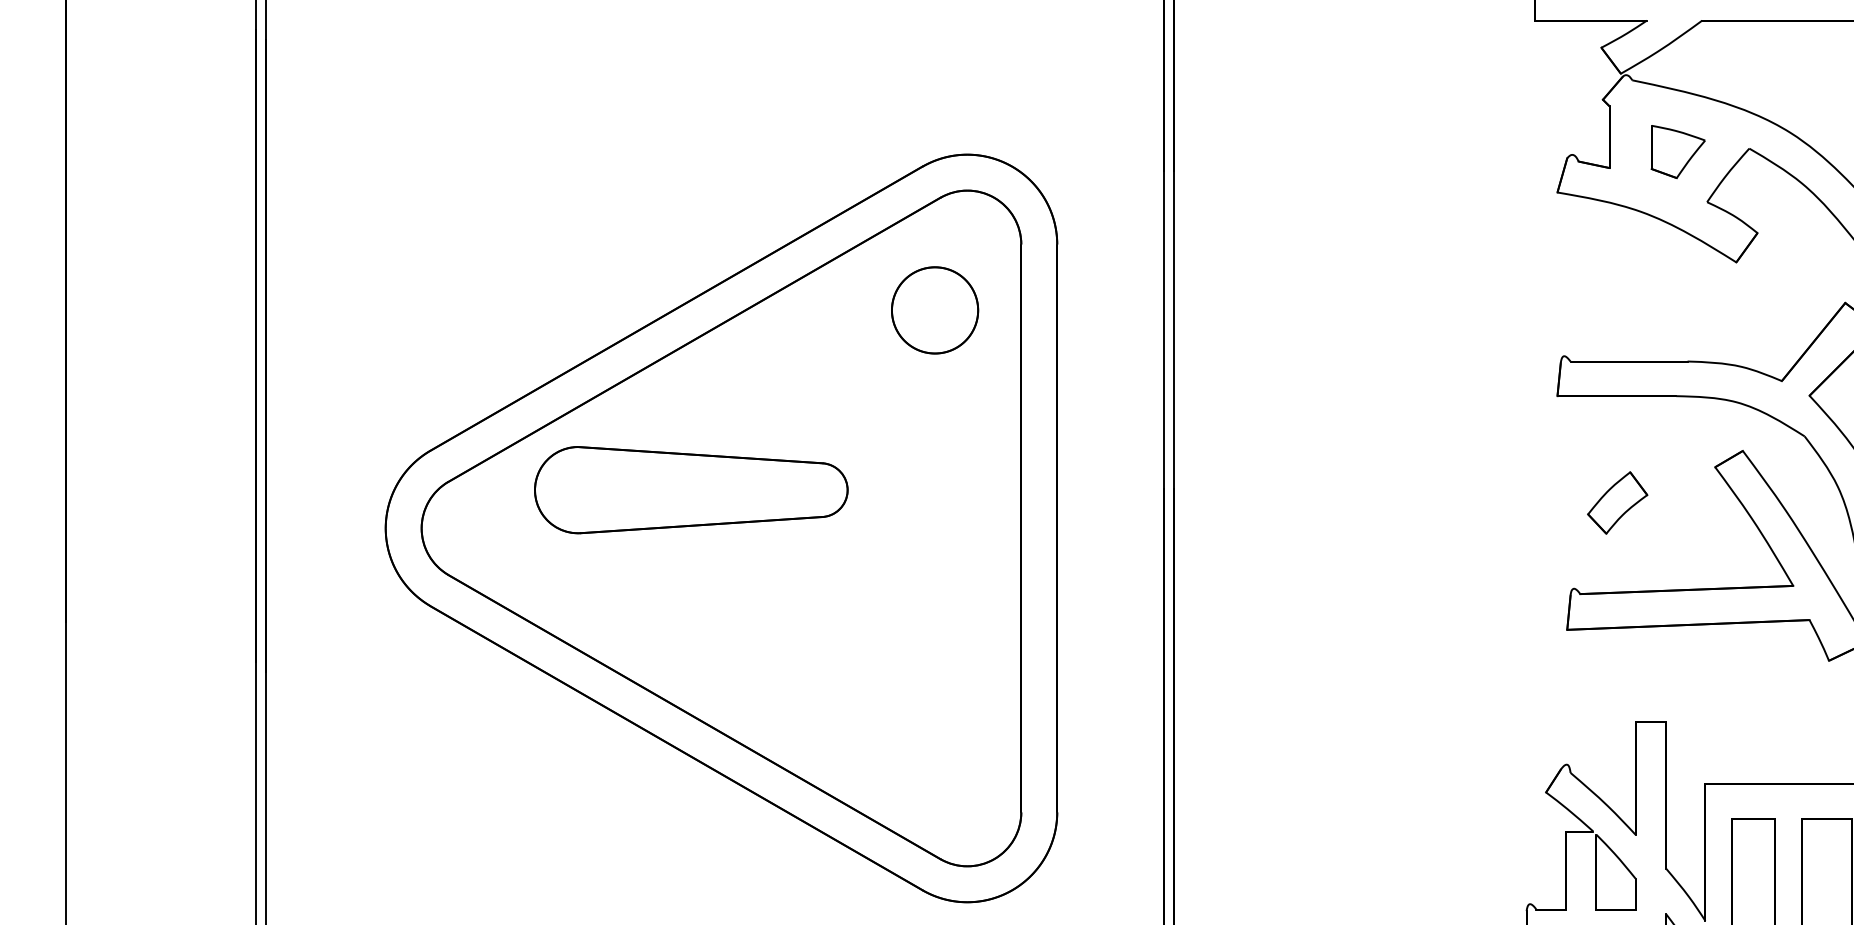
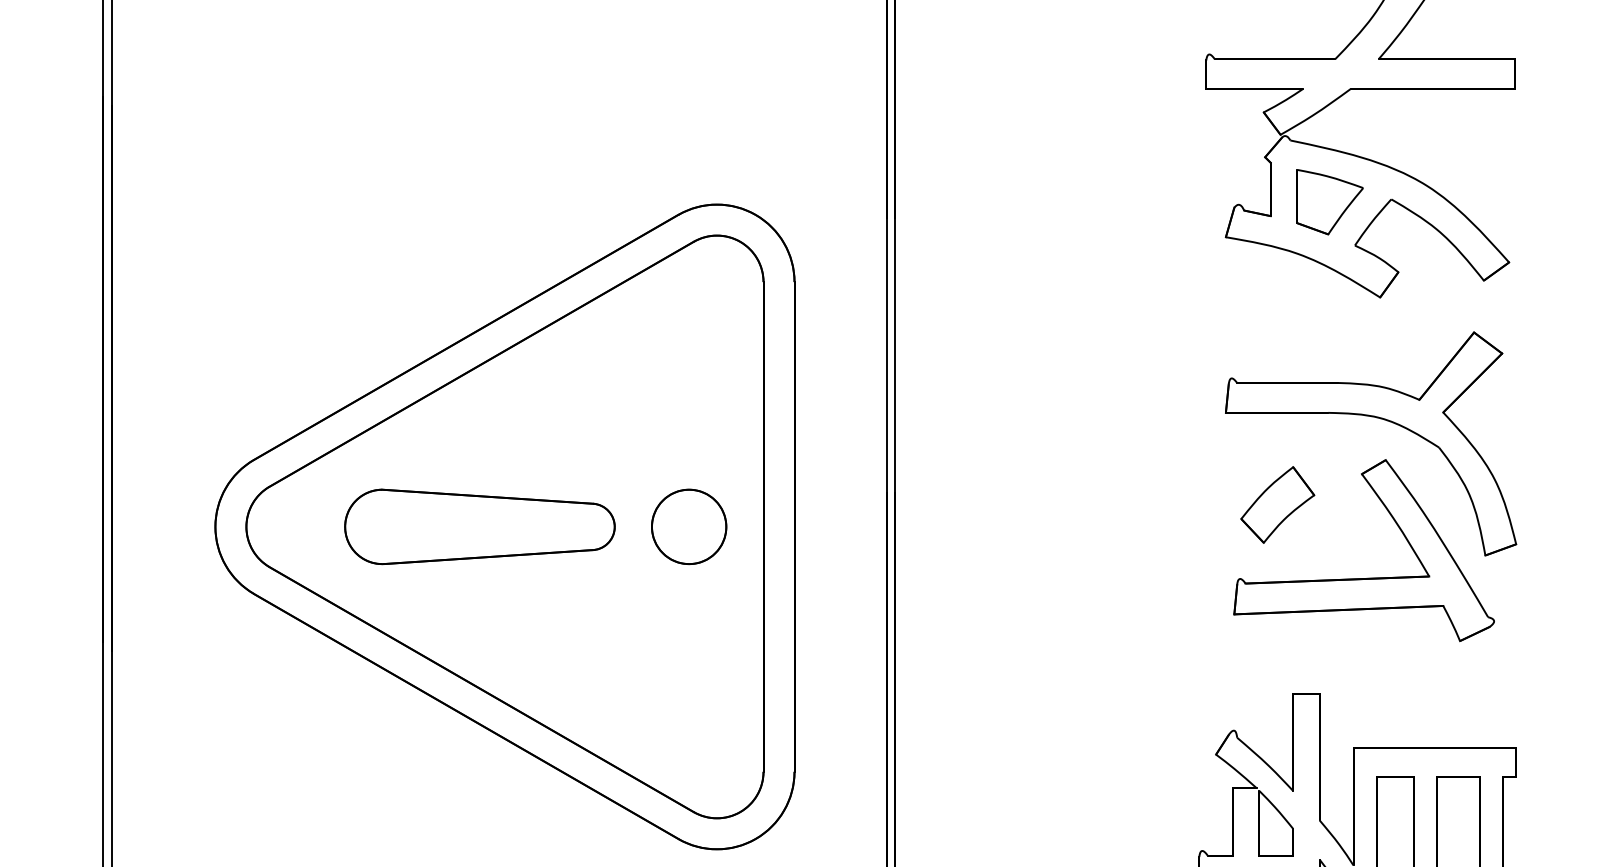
part: (1677, 152) -> (1329, 202), size x1.43
part: (935, 309) -> (689, 526), moved
part: (690, 489) -> (479, 526), moved
part: (1617, 502) -> (1277, 504), size x1.43

